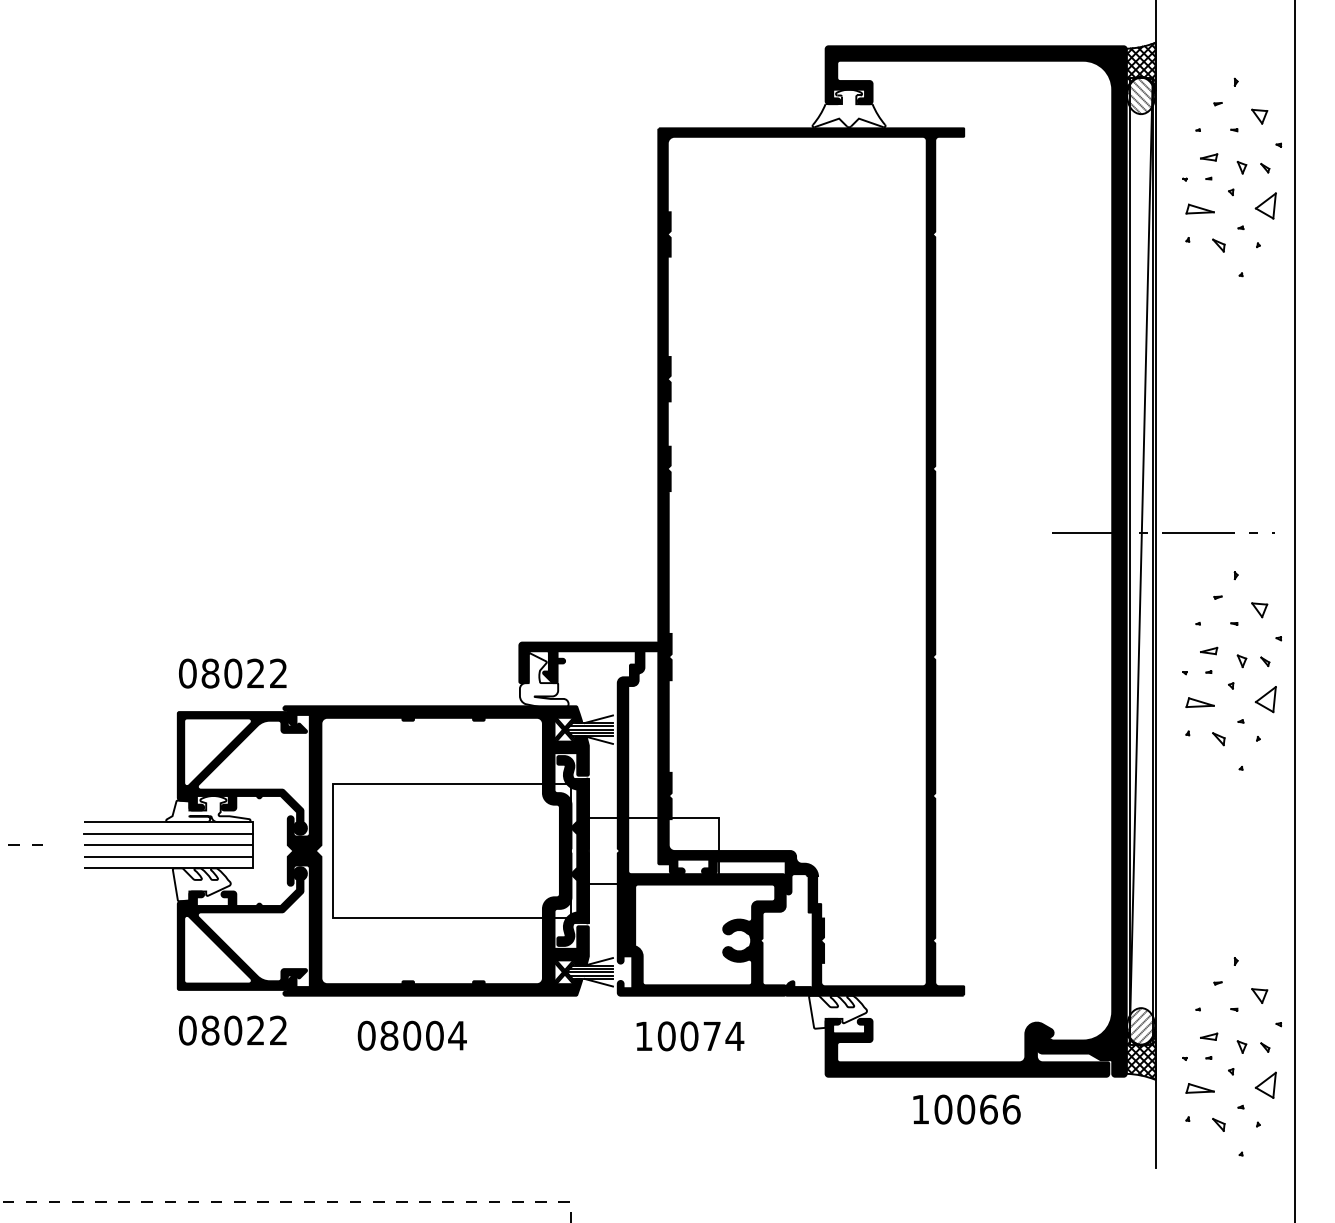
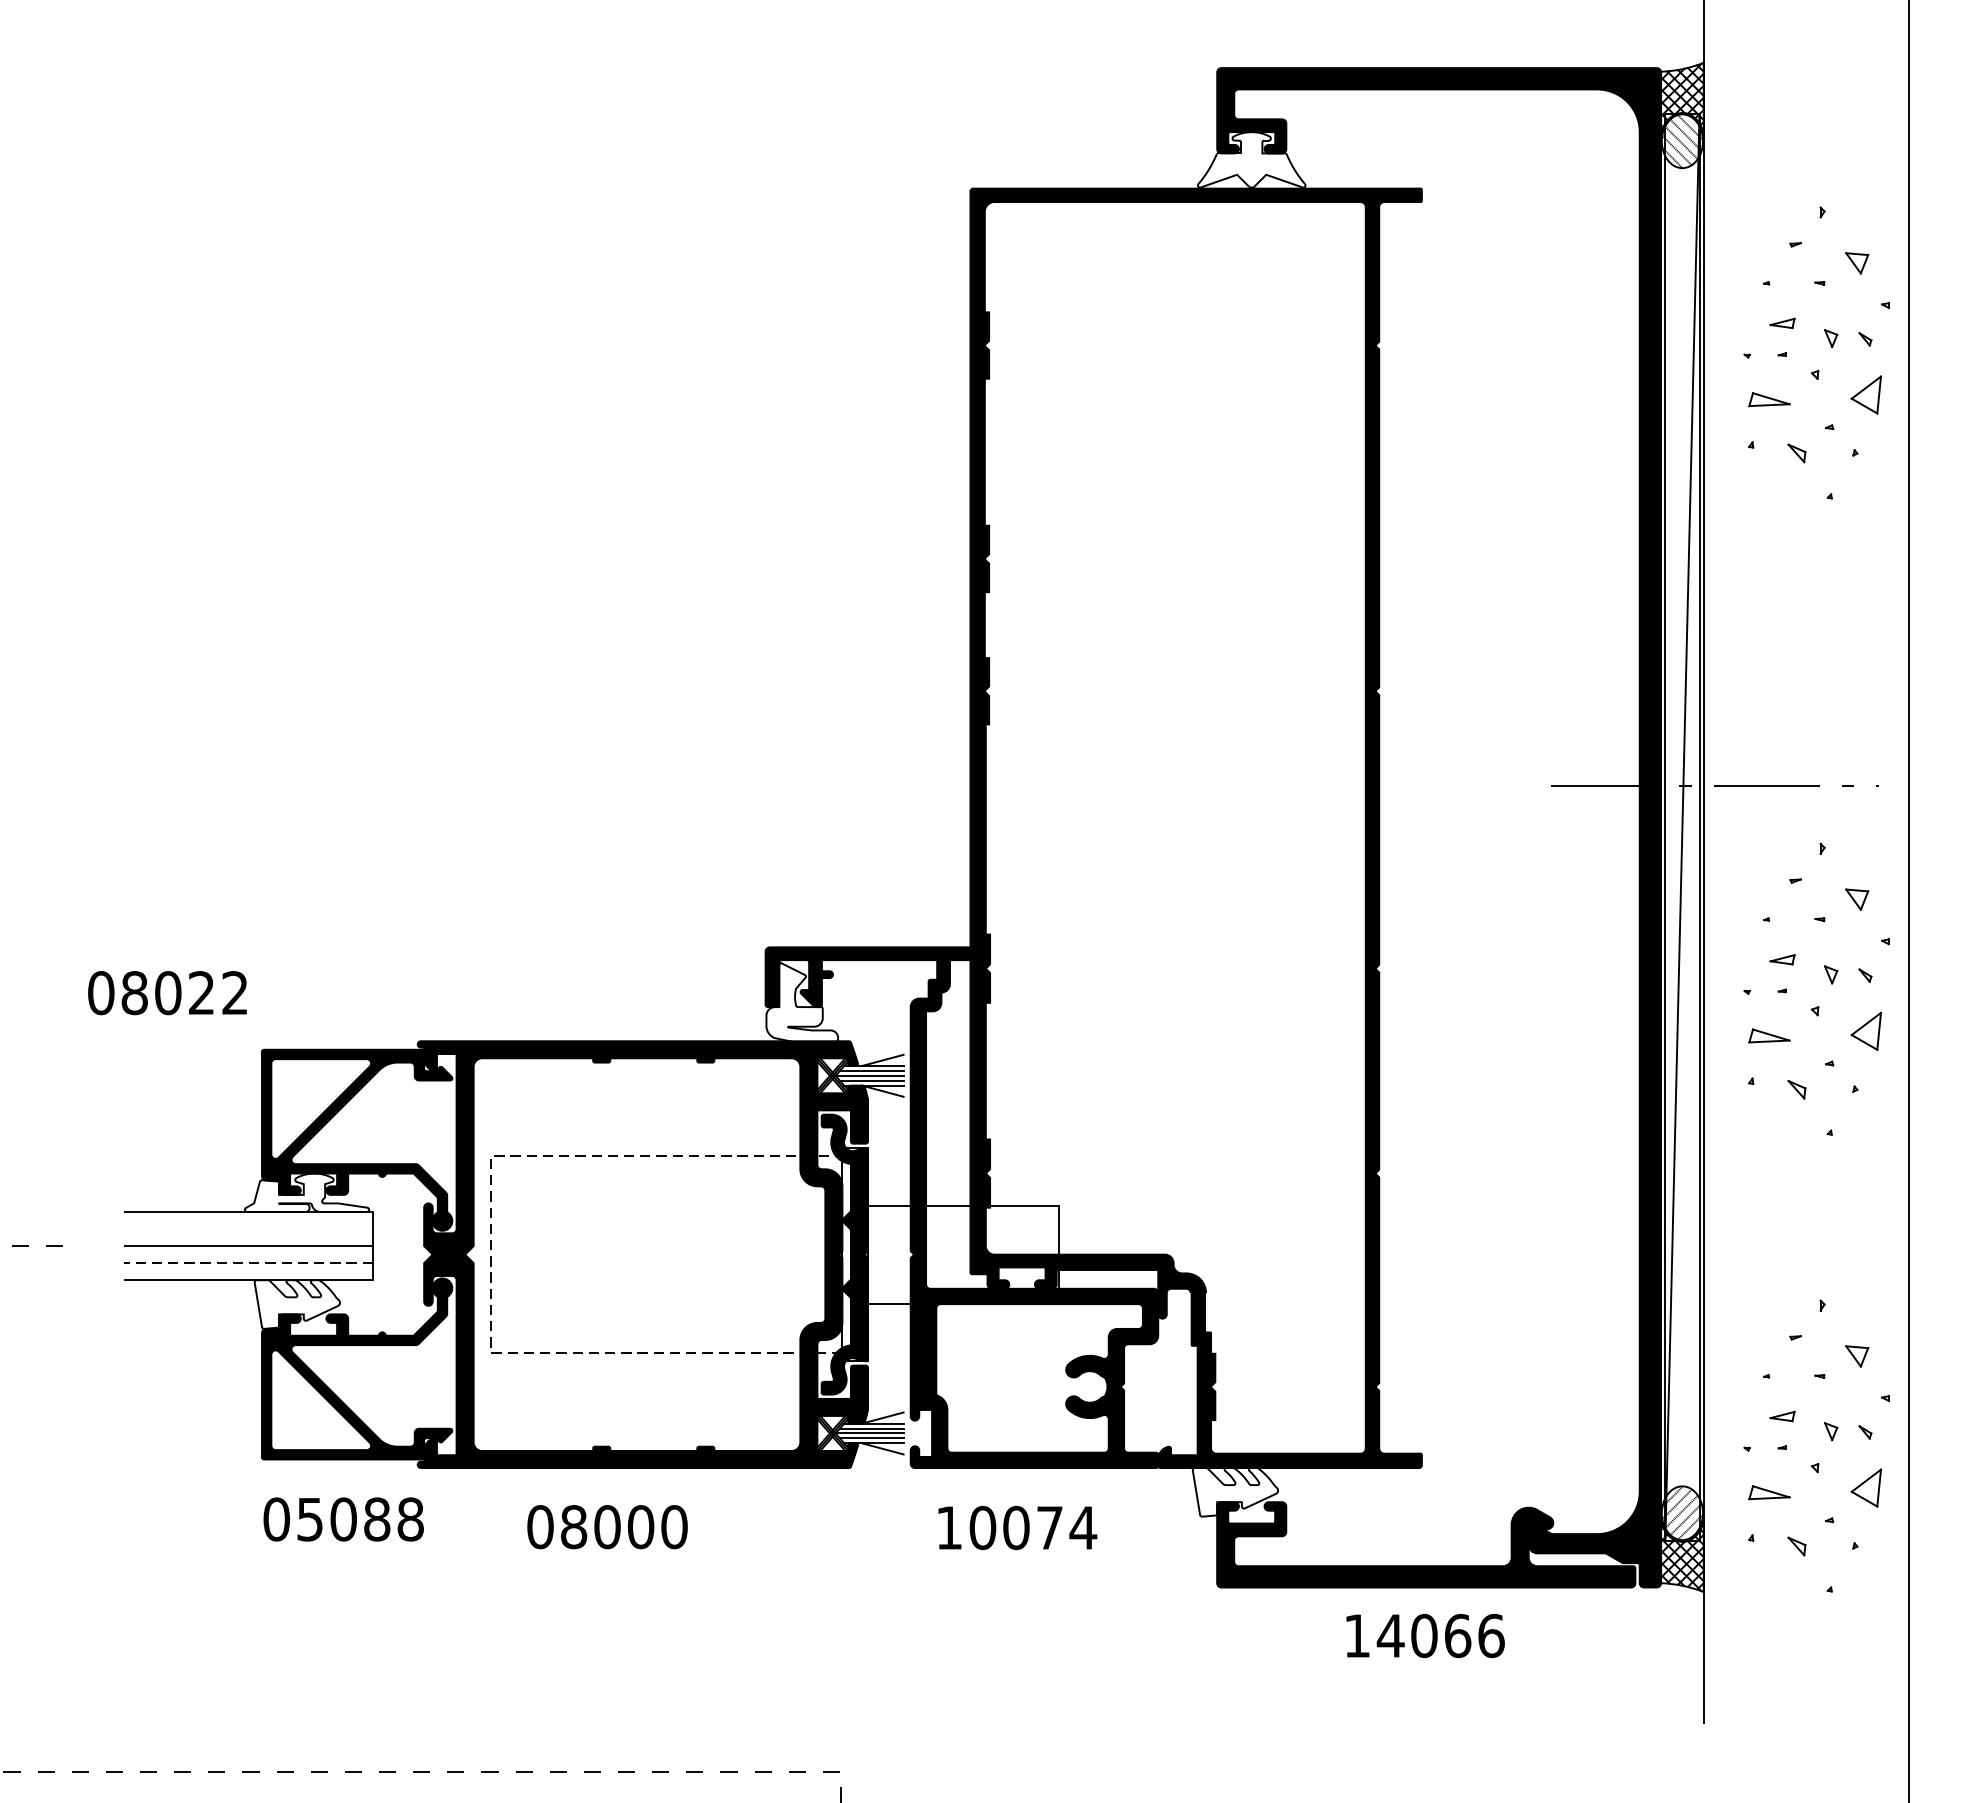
part: (1241, 173) -> (1830, 347), moved
text: (232, 673) -> (167, 992), moved
line: (168, 833) -> (248, 1228), removed
line: (332, 850) -> (490, 1253), solid -> dashed
line: (168, 856) -> (248, 1262), solid -> dashed
text: (244, 1030) -> (360, 1519), 08022 -> 05088
text: (457, 1035) -> (674, 1526), 08004 -> 08000
part: (1241, 1053) -> (1830, 1441), moved
text: (943, 1109) -> (1390, 1635), 10066 -> 14066

